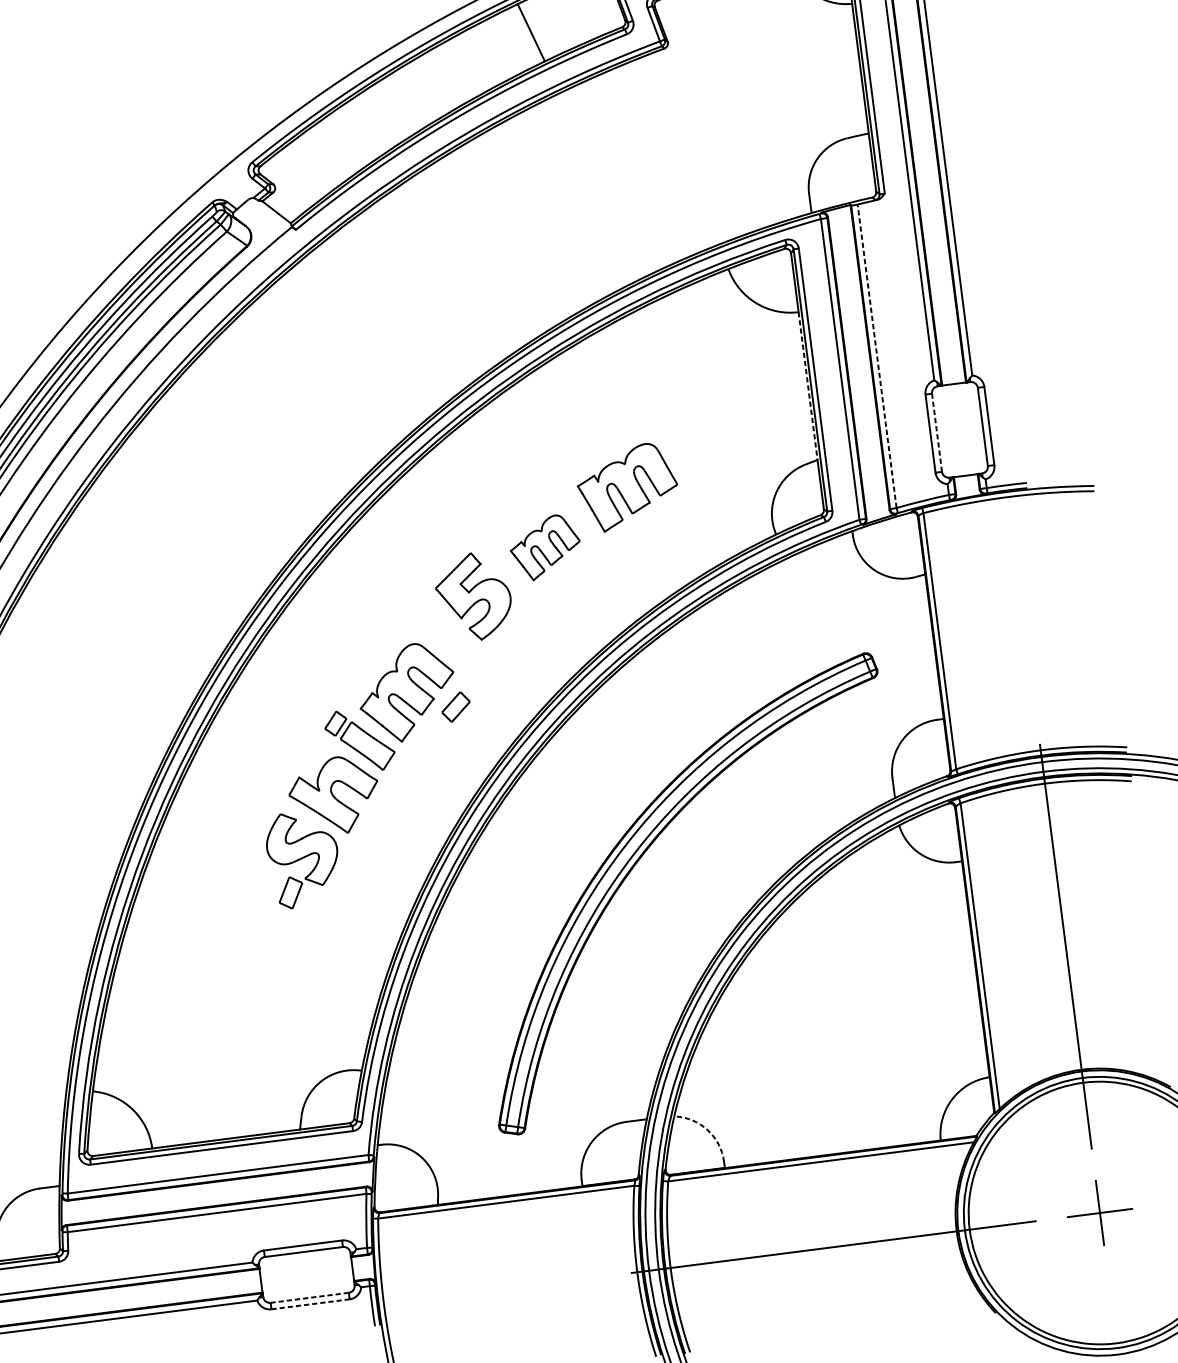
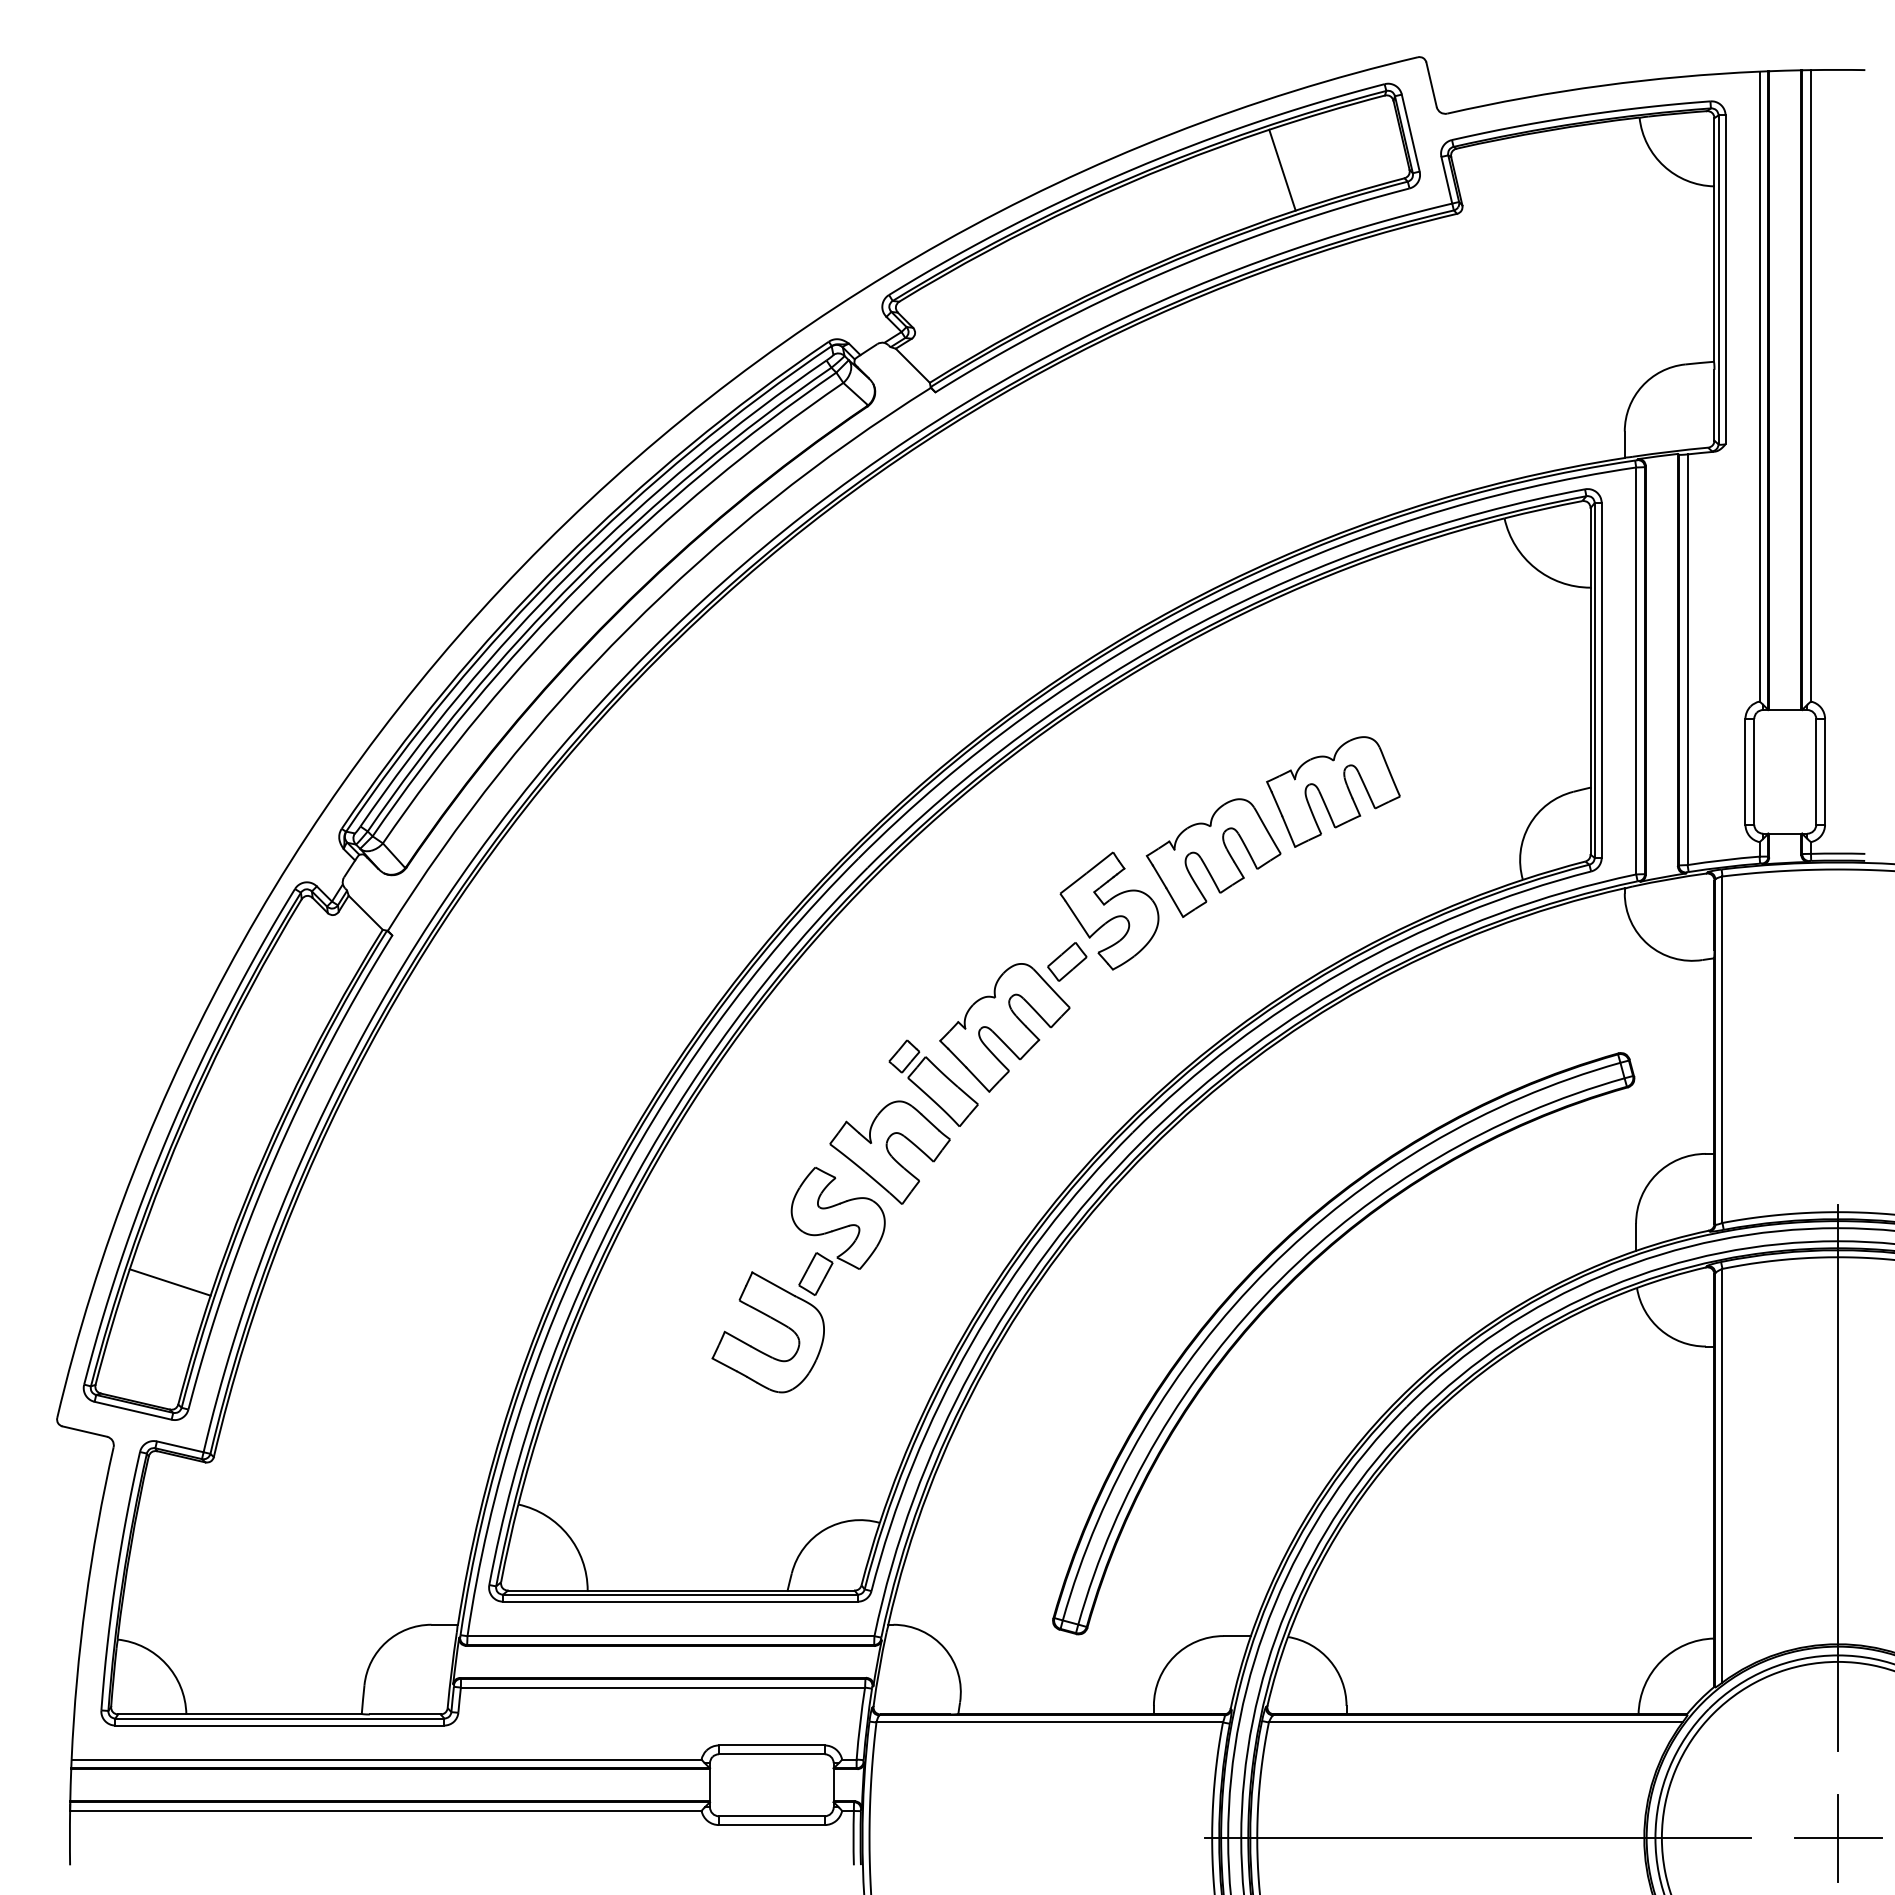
line: (877, 356) -> (1687, 659), dashed -> solid
line: (807, 385) -> (1590, 687), dashed -> solid
line: (937, 432) -> (1754, 771), dashed -> solid
part: (545, 547) -> (1213, 857), size x1.43
part: (456, 706) -> (1067, 961), moved
part: (265, 931) -> (775, 1321), added
arc: (707, 1129) -> (1329, 1660), dashed -> solid
line: (309, 1298) -> (771, 1816), dashed -> solid
line: (310, 1304) -> (771, 1825), dashed -> solid

